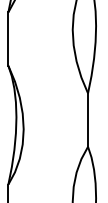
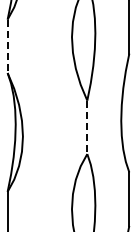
line: (8, 39) -> (7, 46), solid -> dashed
line: (88, 120) -> (87, 127), solid -> dashed

